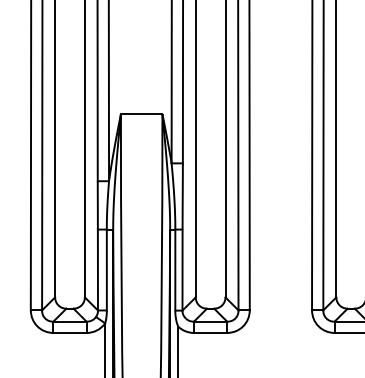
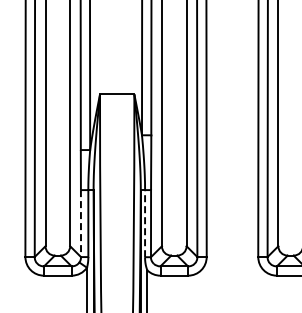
line: (175, 269) -> (145, 223), solid -> dashed
line: (97, 271) -> (80, 224), solid -> dashed

